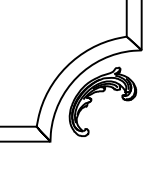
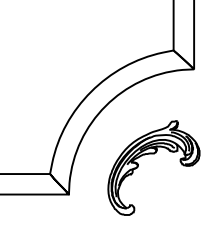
part: (102, 92) -> (153, 154), moved

